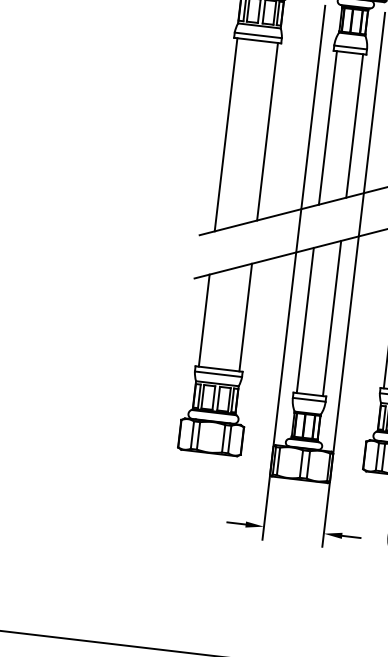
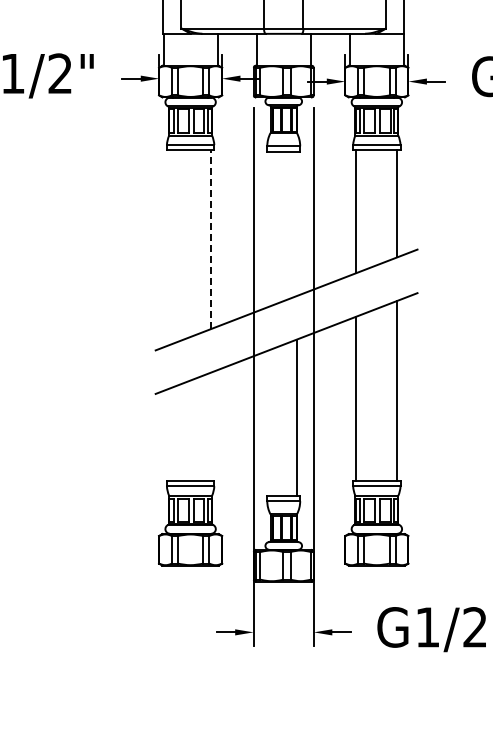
line: (354, 125) -> (296, 223), removed
line: (327, 127) -> (270, 228), removed
line: (268, 131) -> (211, 239), solid -> dashed
line: (226, 134) -> (170, 247), removed
line: (246, 317) -> (211, 426), removed
line: (204, 320) -> (170, 434), removed
line: (305, 320) -> (270, 422), removed

